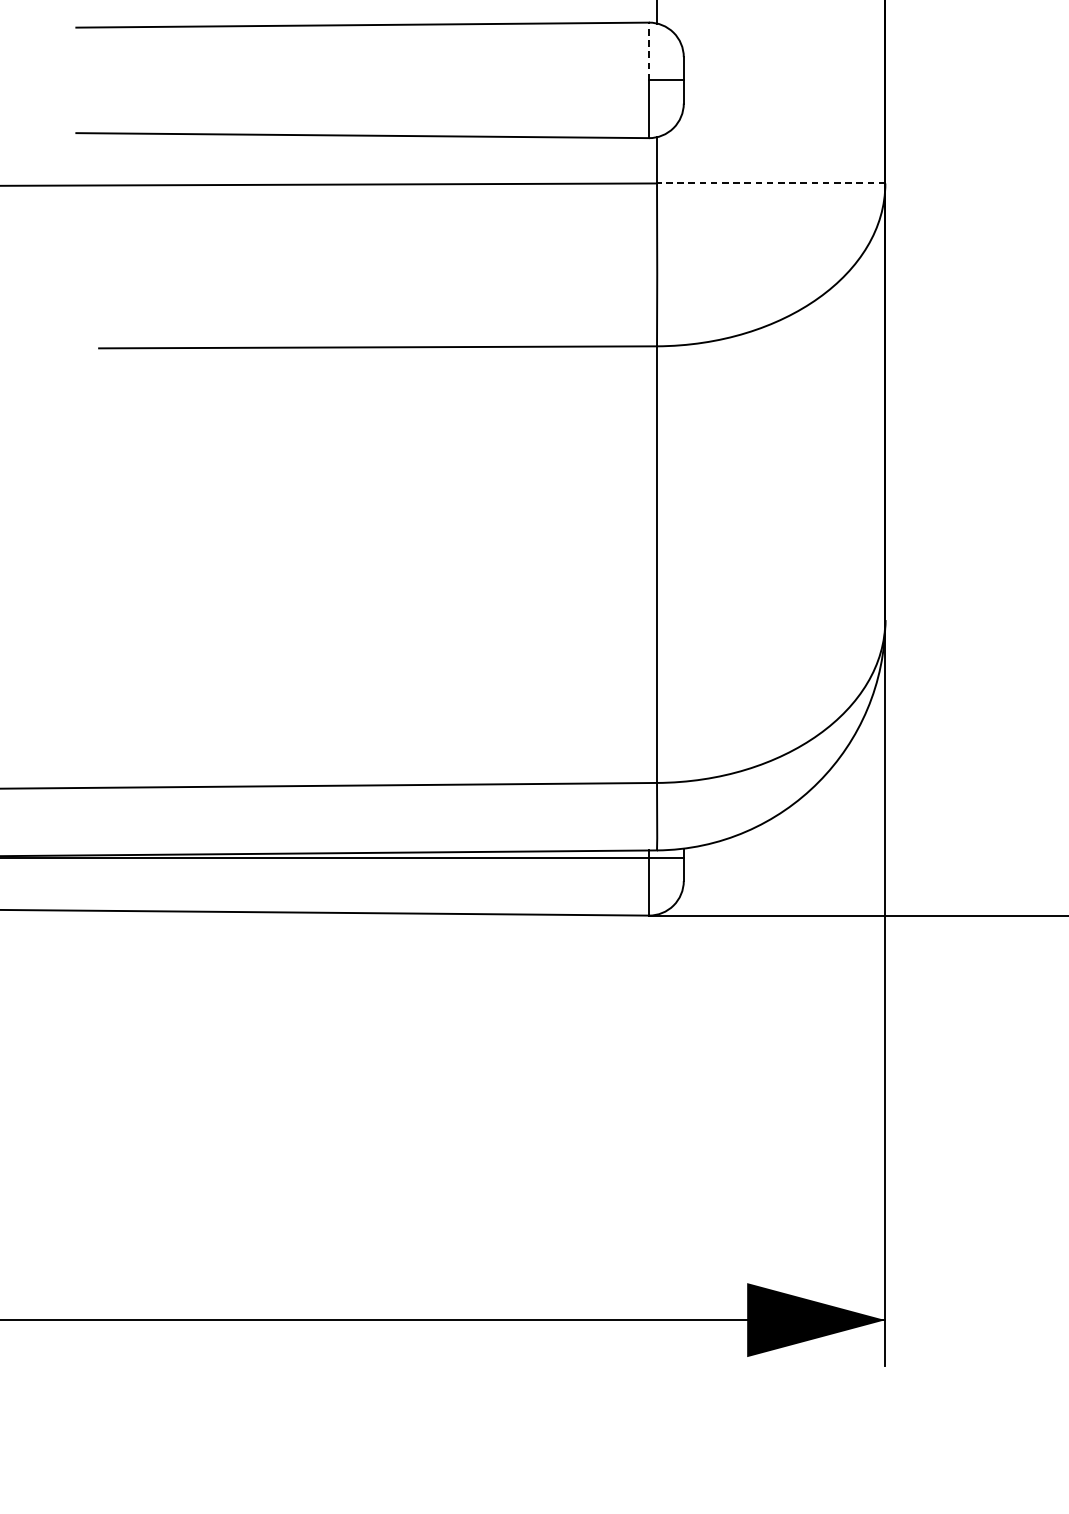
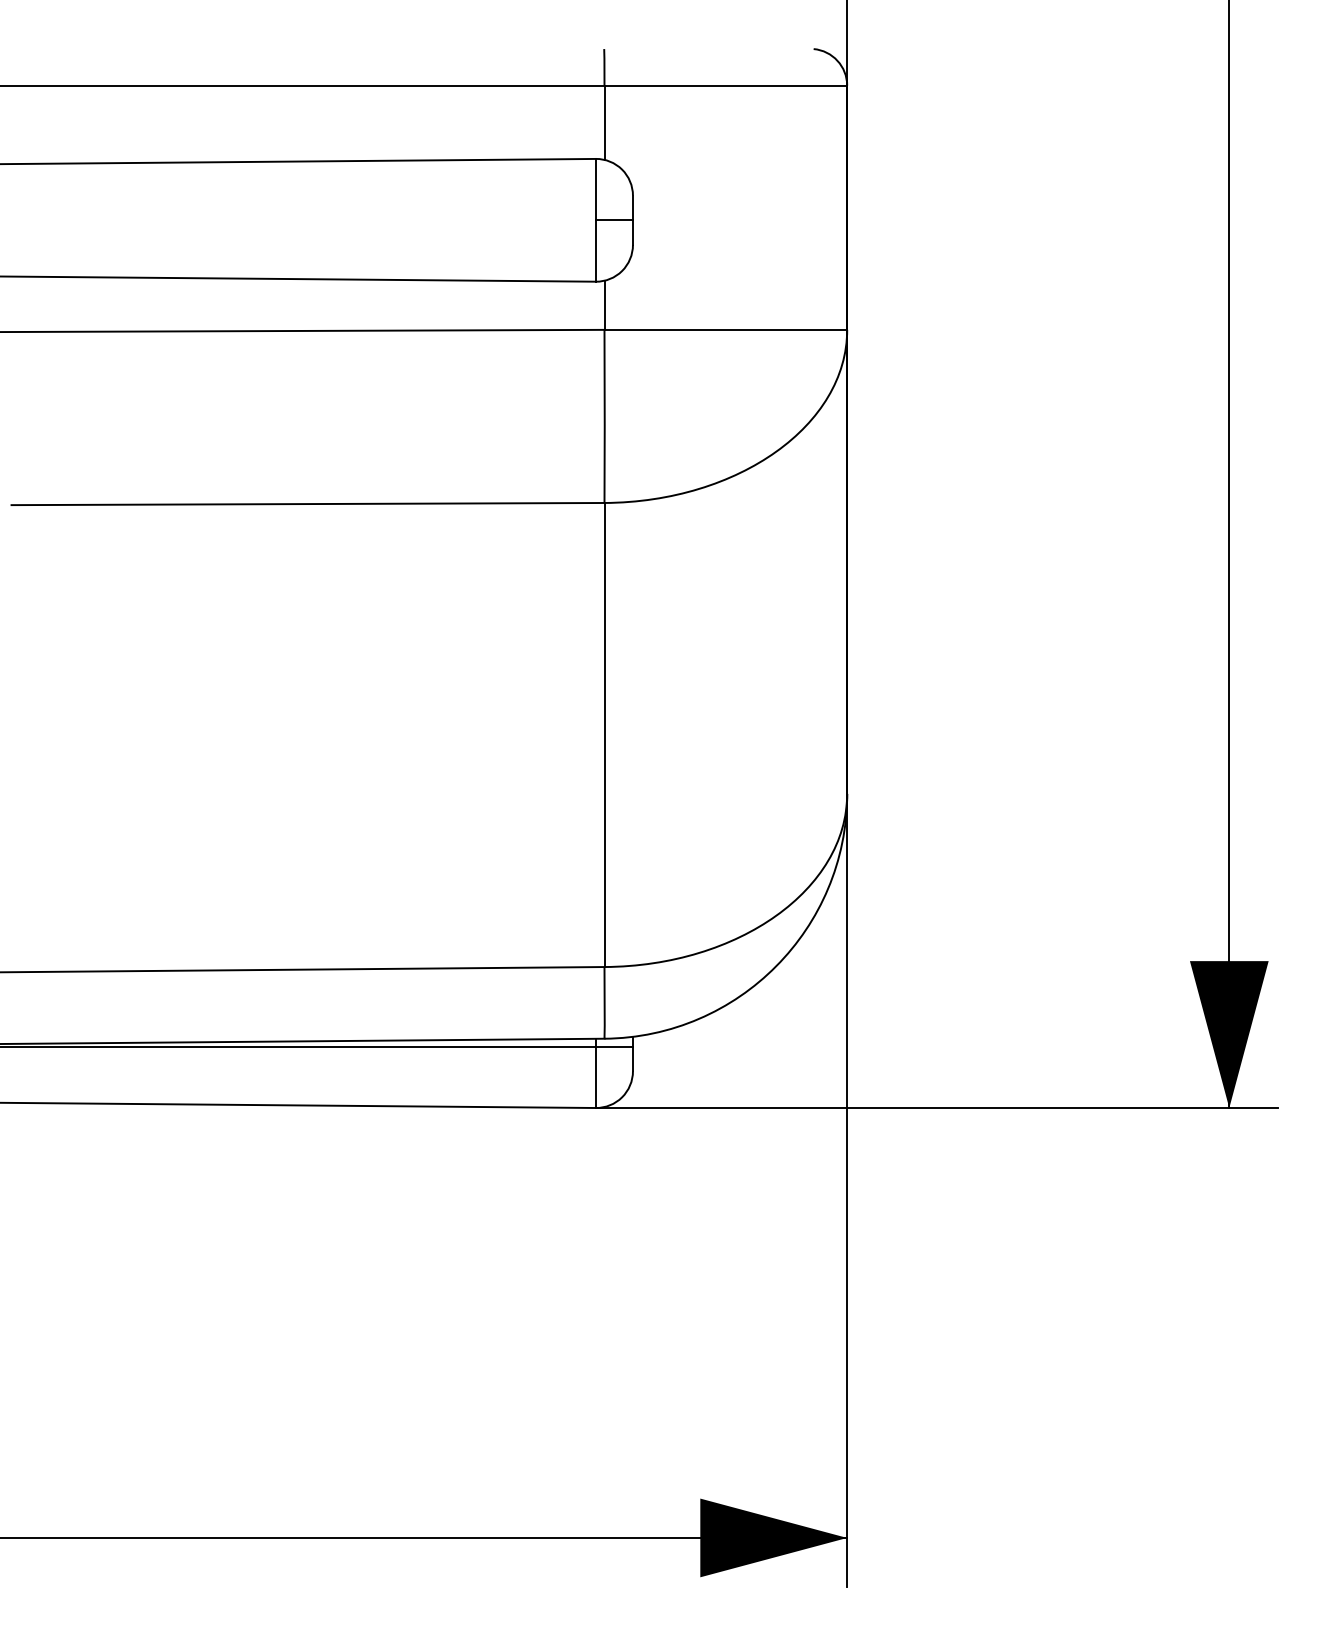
line: (648, 51) -> (595, 189), dashed -> solid
line: (770, 183) -> (725, 329), dashed -> solid

